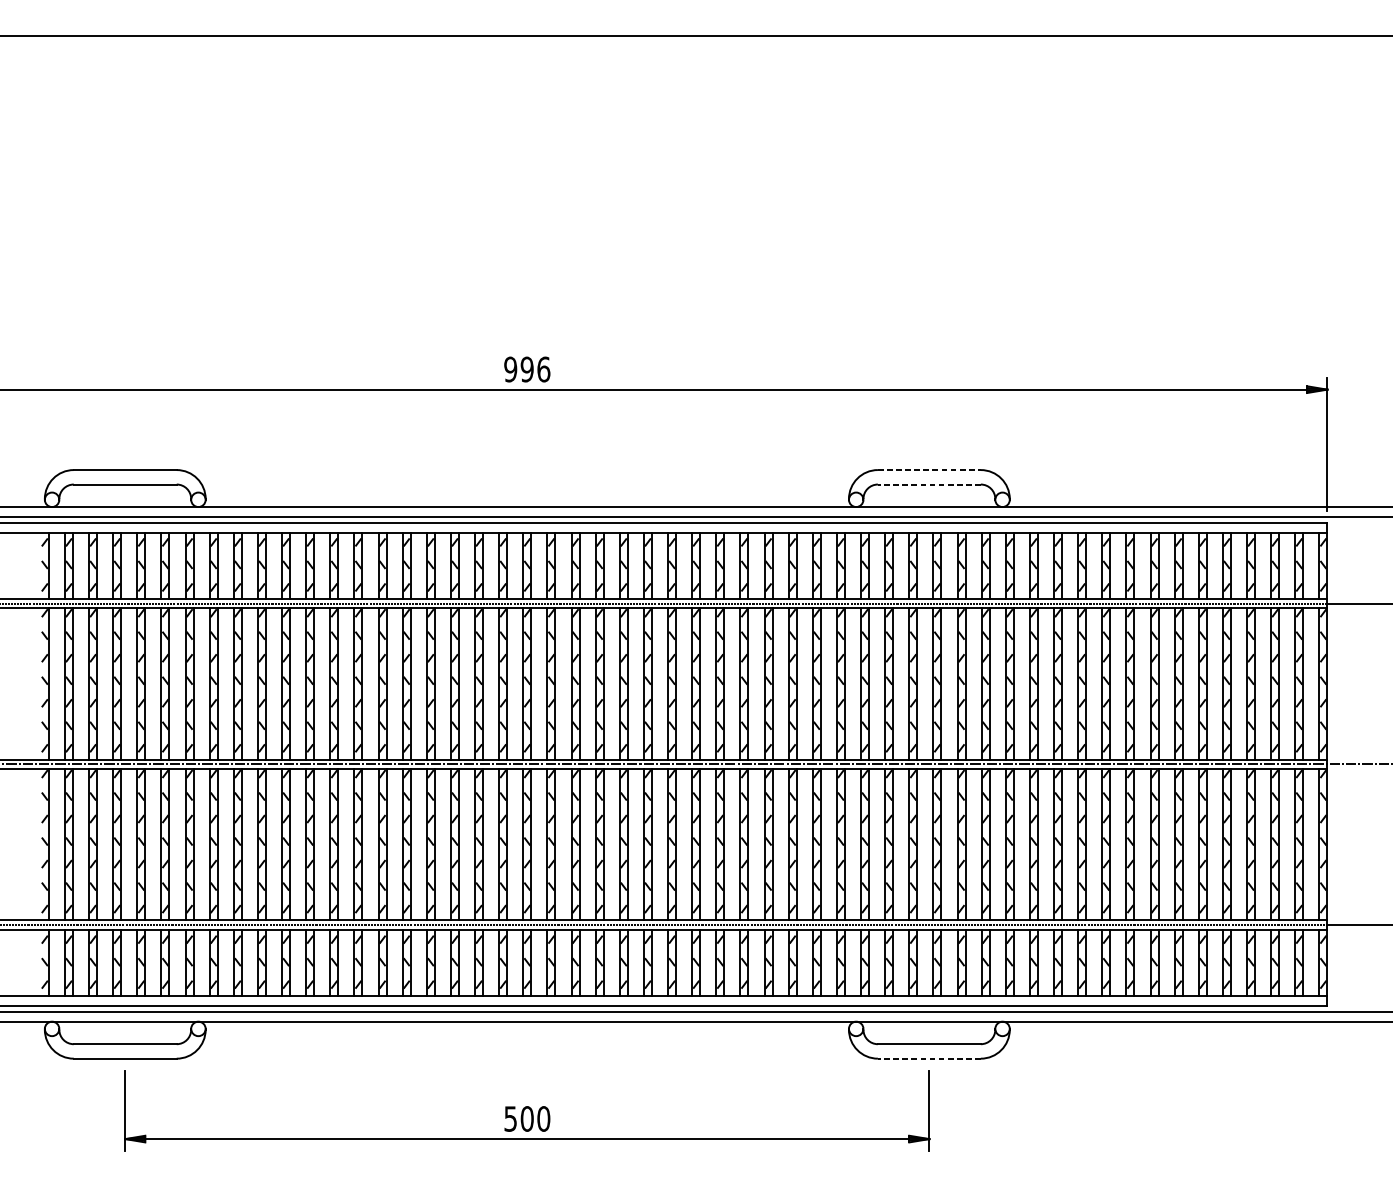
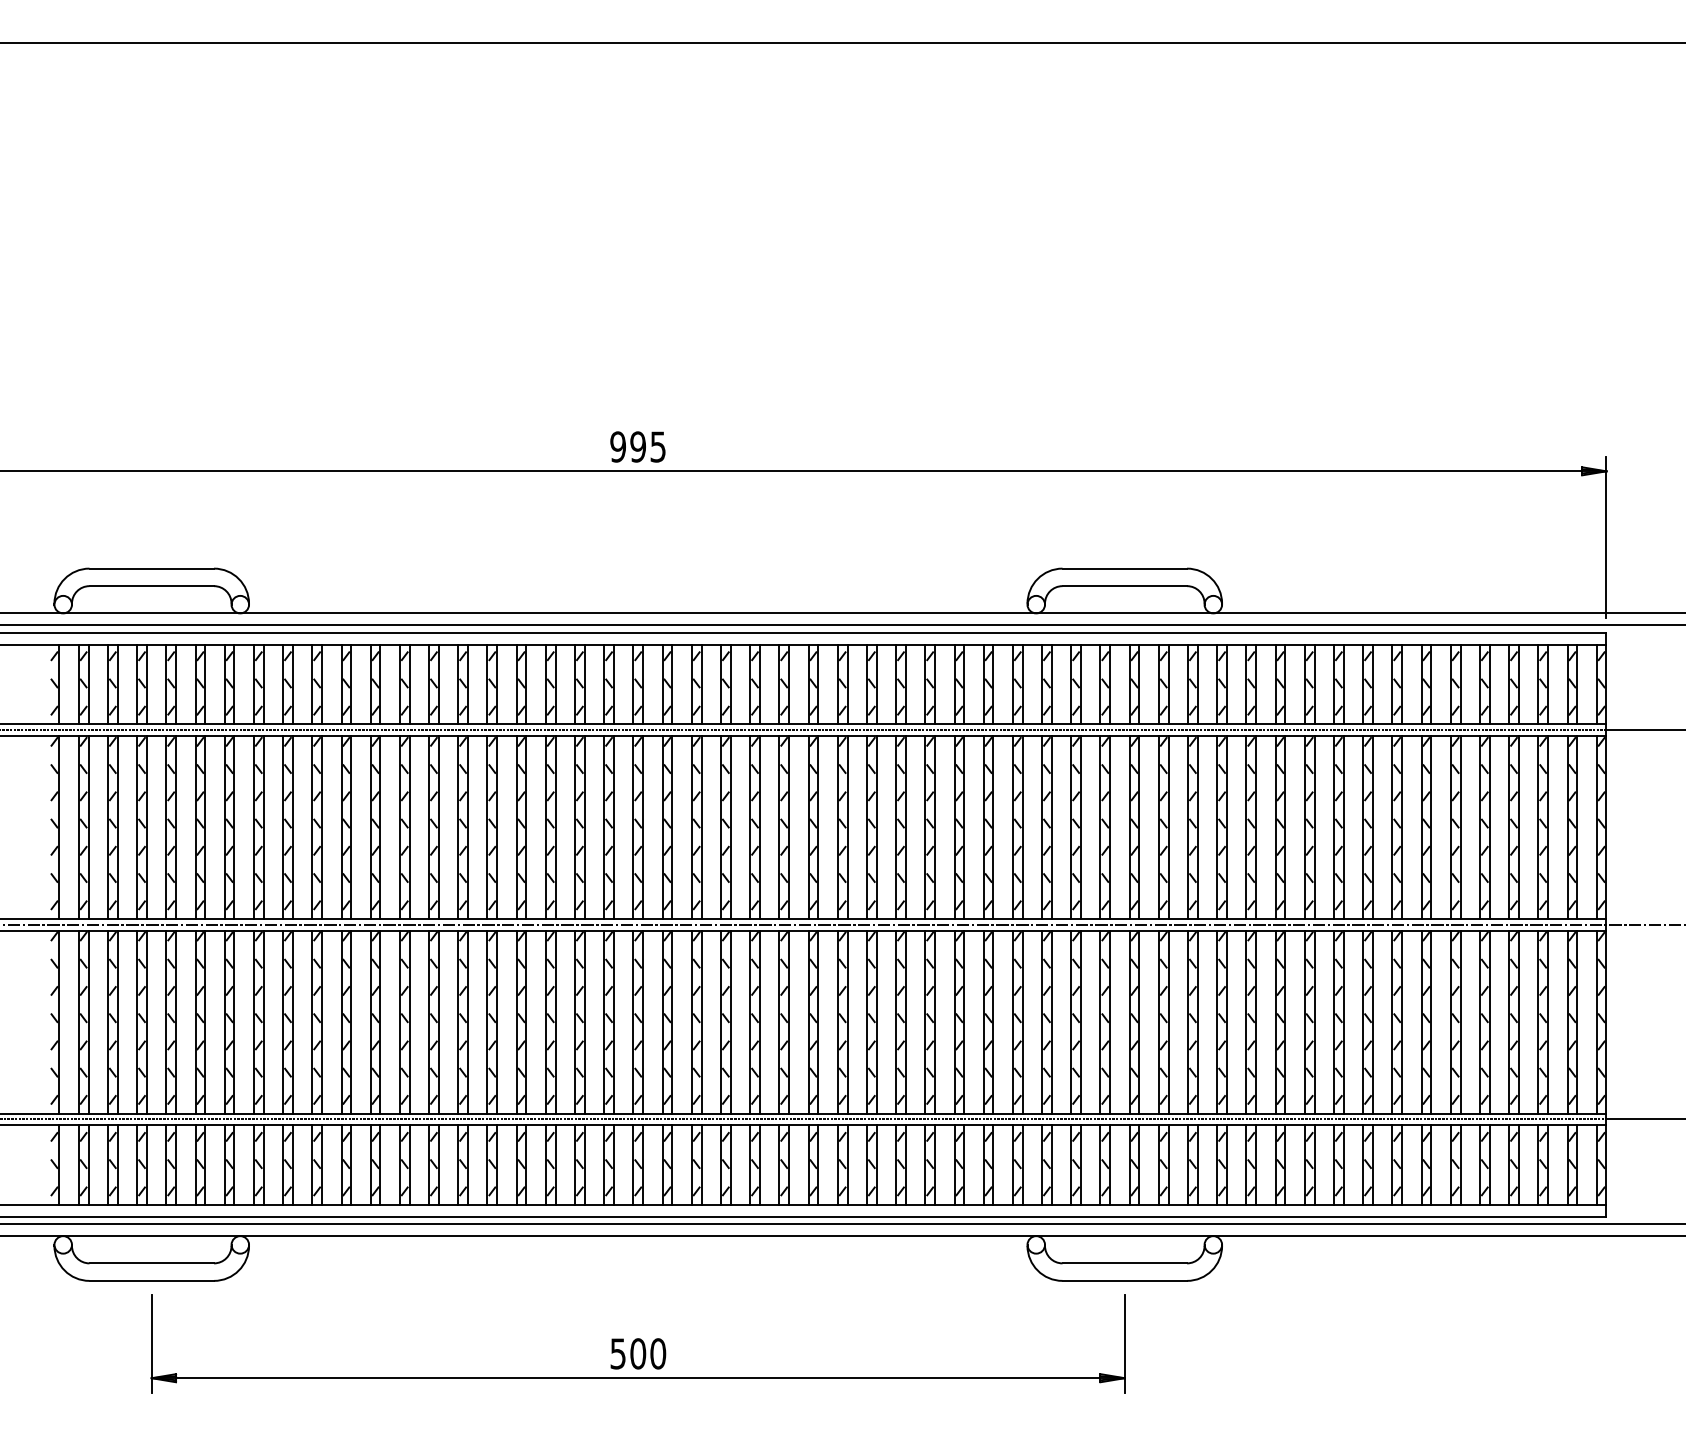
text: (544, 369) -> (658, 446), 996 -> 995
line: (929, 469) -> (1125, 568), dashed -> solid
line: (929, 484) -> (1124, 586), dashed -> solid
line: (929, 1058) -> (1124, 1280), dashed -> solid

